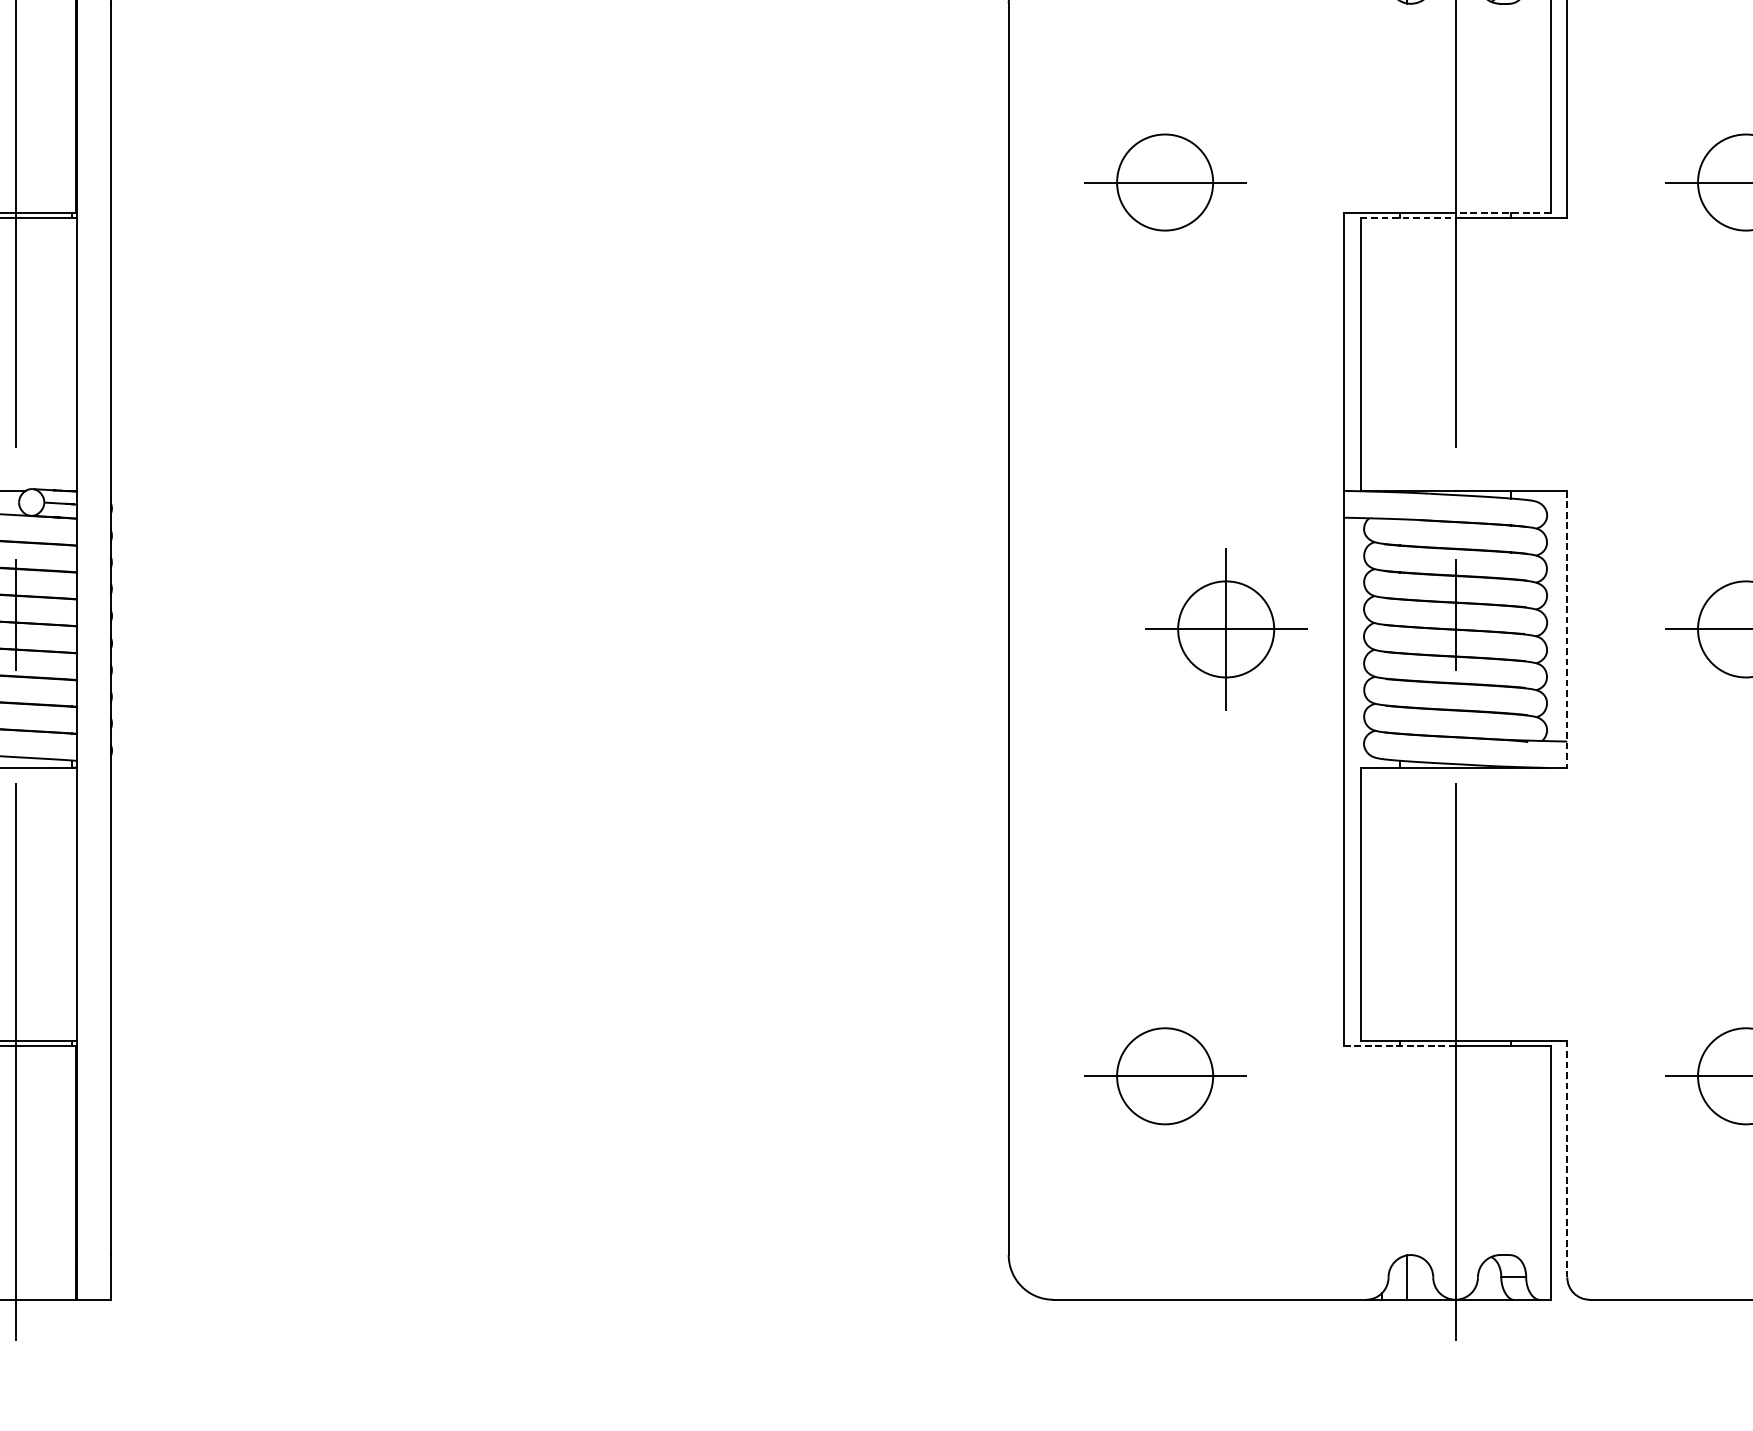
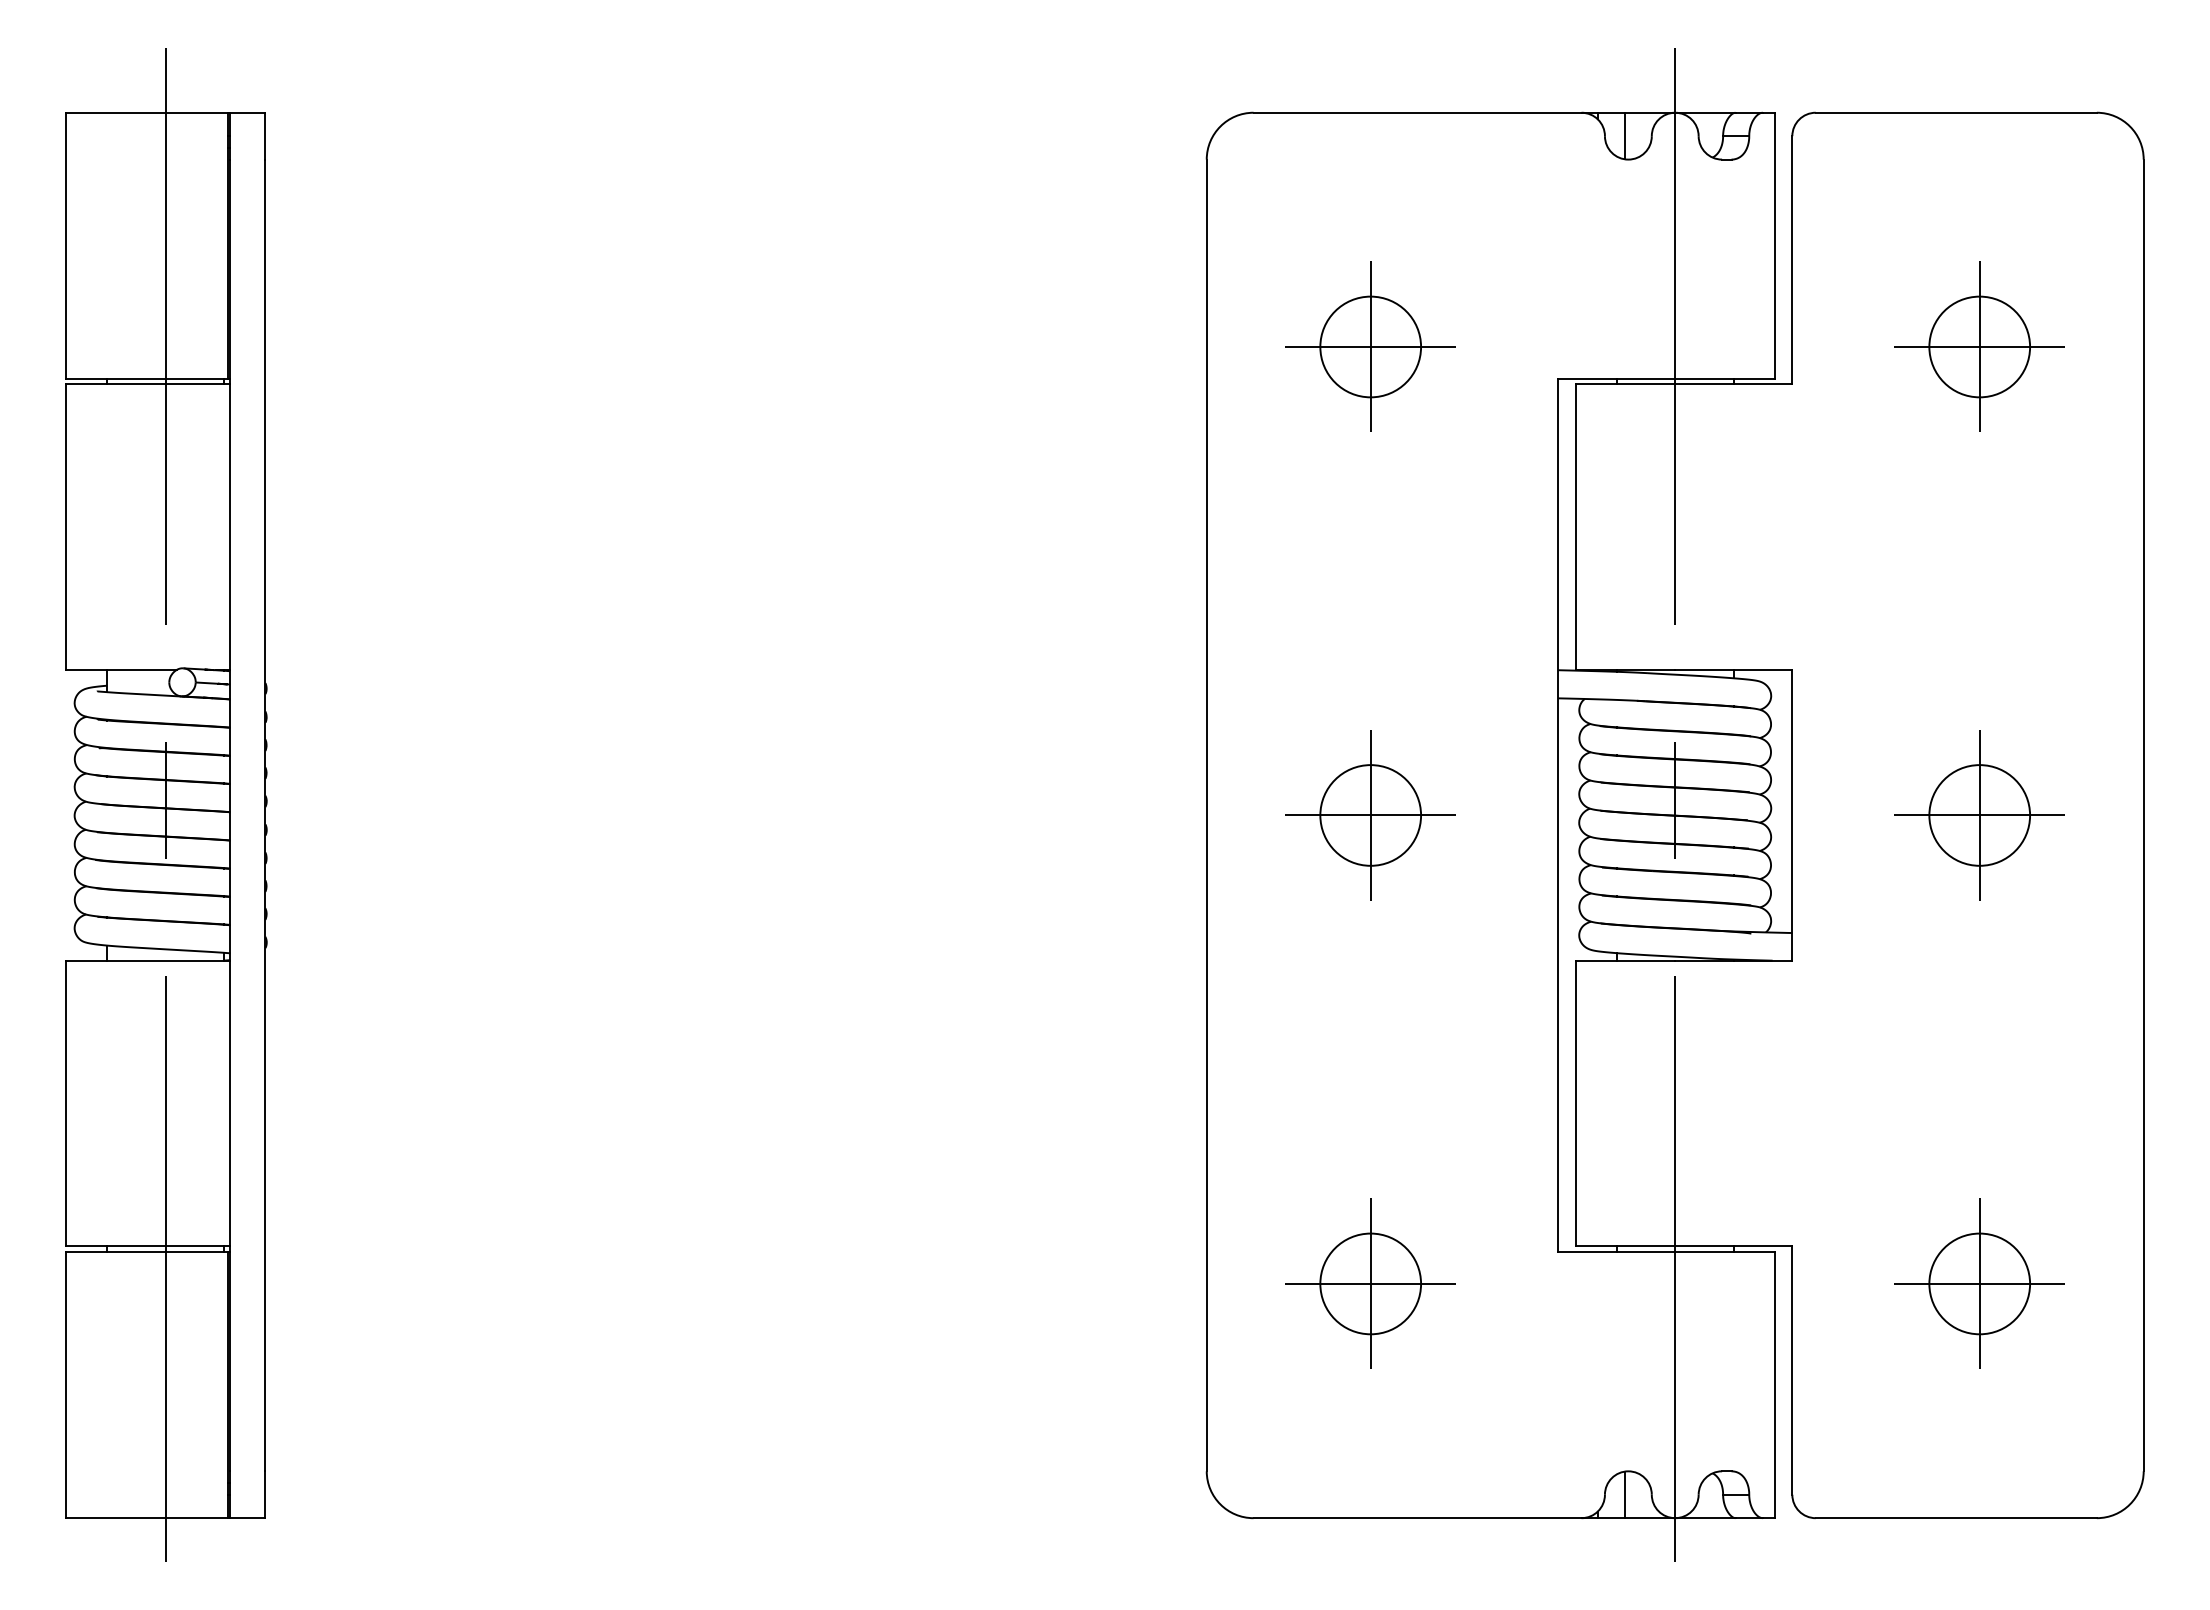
line: (1164, 182) -> (1370, 346), added
line: (1745, 182) -> (1979, 346), added
line: (1503, 212) -> (1725, 378), dashed -> solid
line: (1408, 218) -> (1625, 384), dashed -> solid
line: (1745, 628) -> (1979, 814), added
part: (1225, 629) -> (1370, 815), moved
line: (1567, 629) -> (1792, 815), dashed -> solid
line: (1399, 1046) -> (1616, 1252), dashed -> solid
line: (1164, 1075) -> (1370, 1283), added
line: (1745, 1075) -> (1979, 1283), added
line: (1567, 1159) -> (1792, 1371), dashed -> solid

